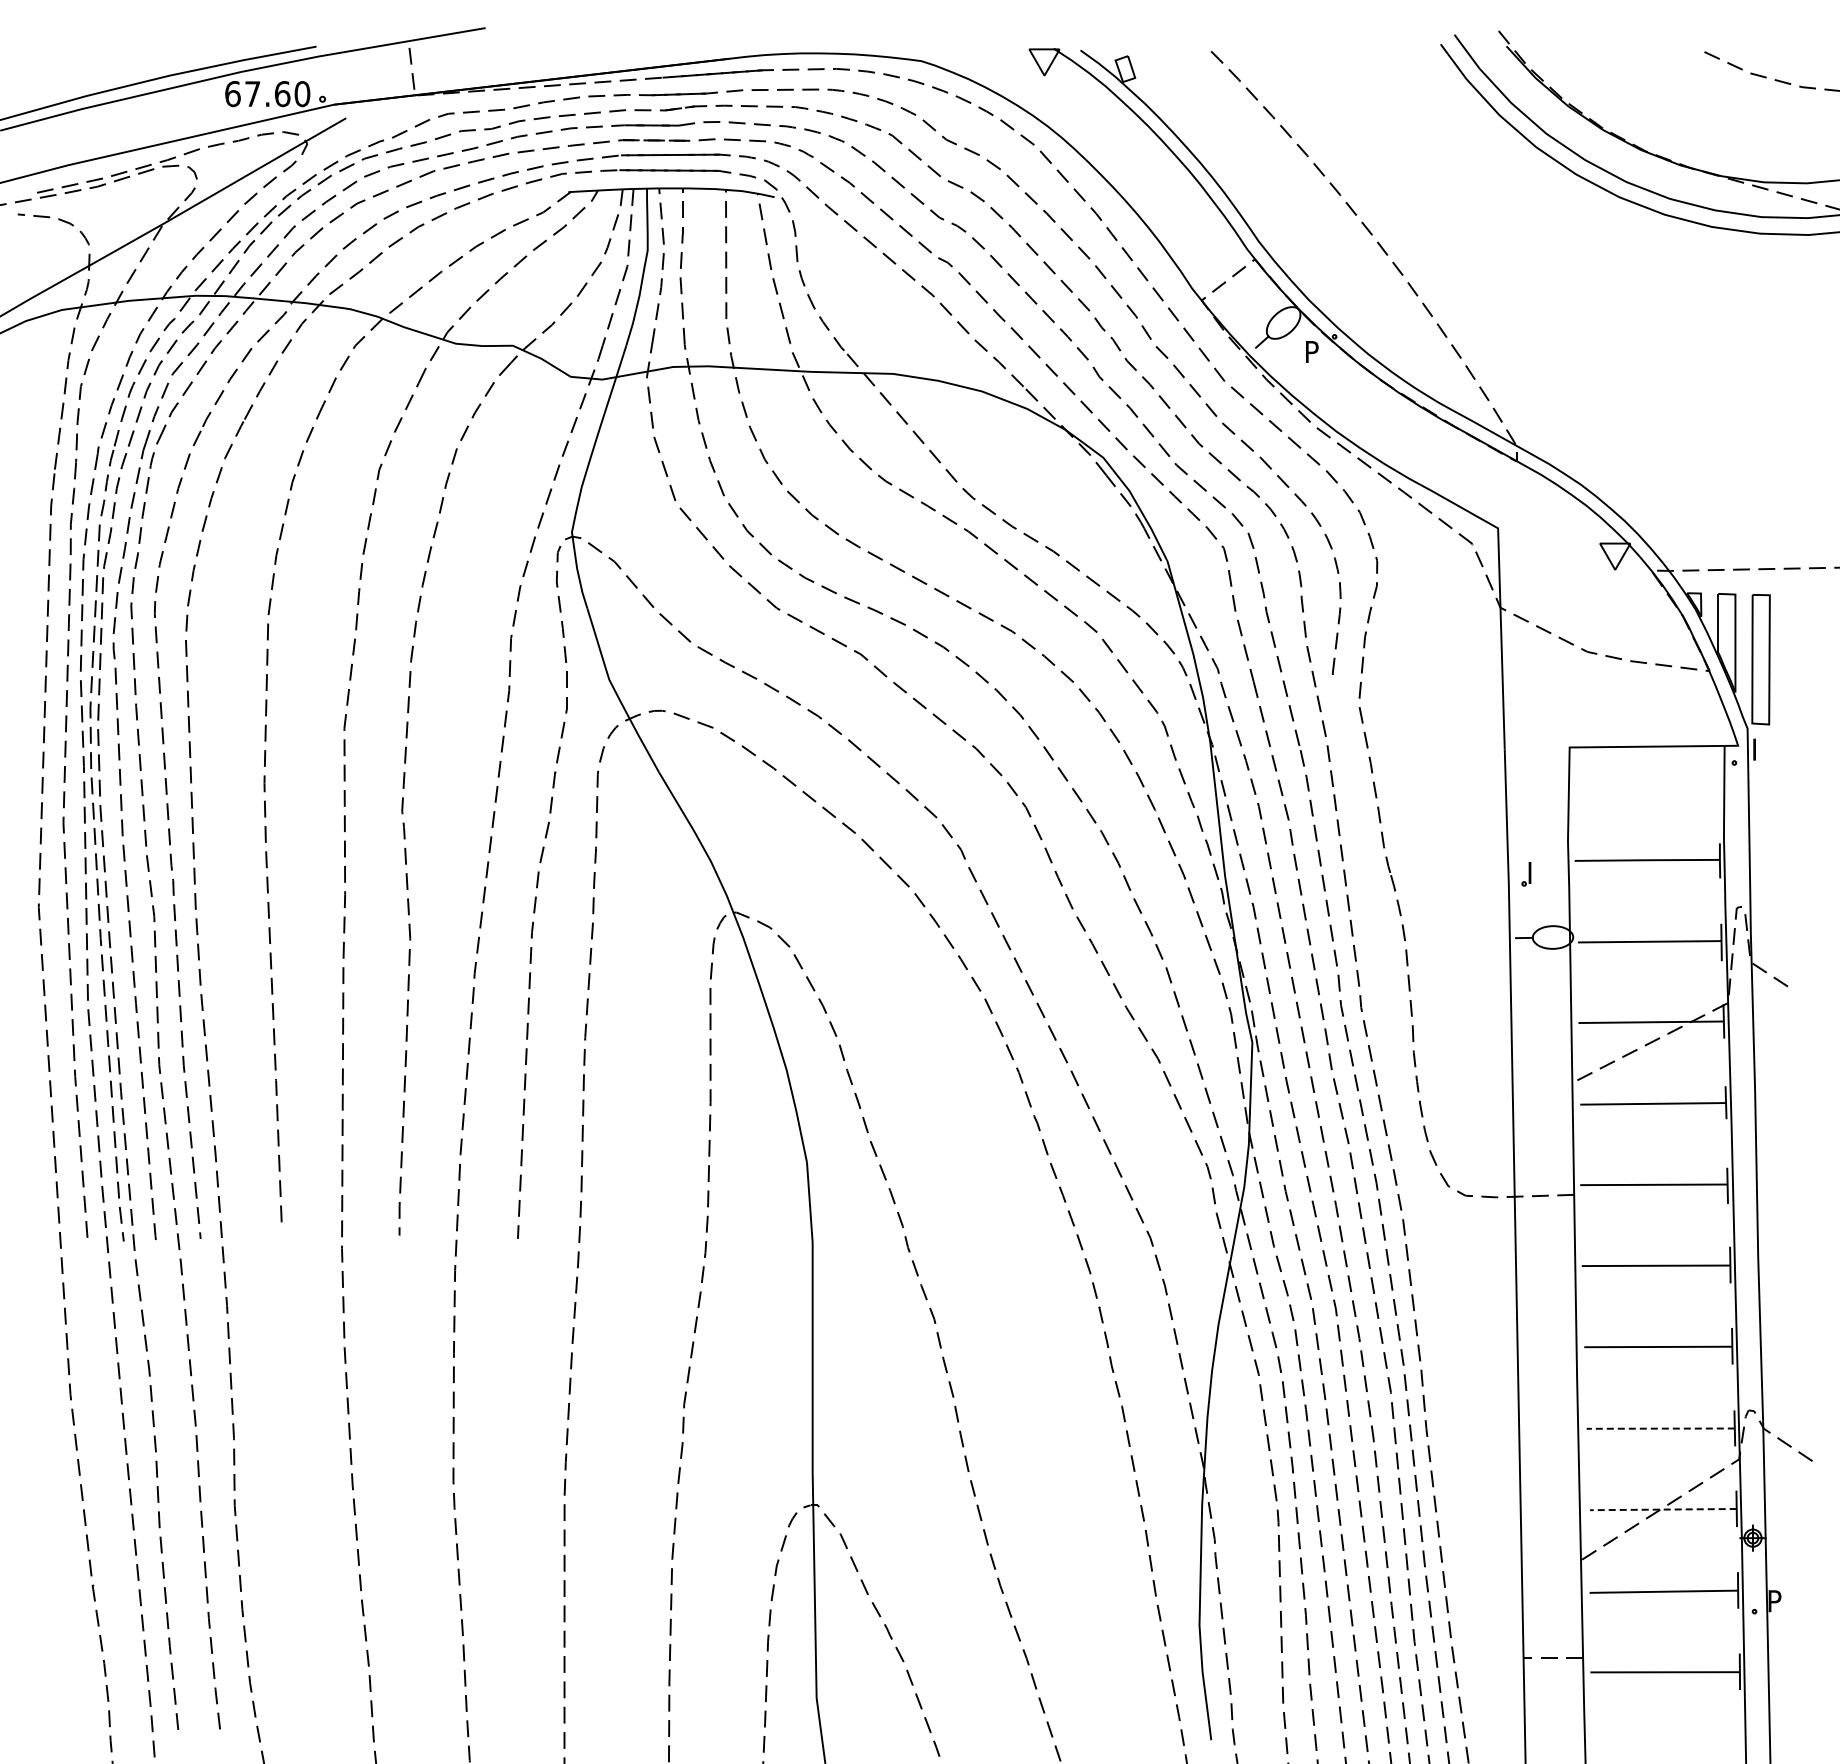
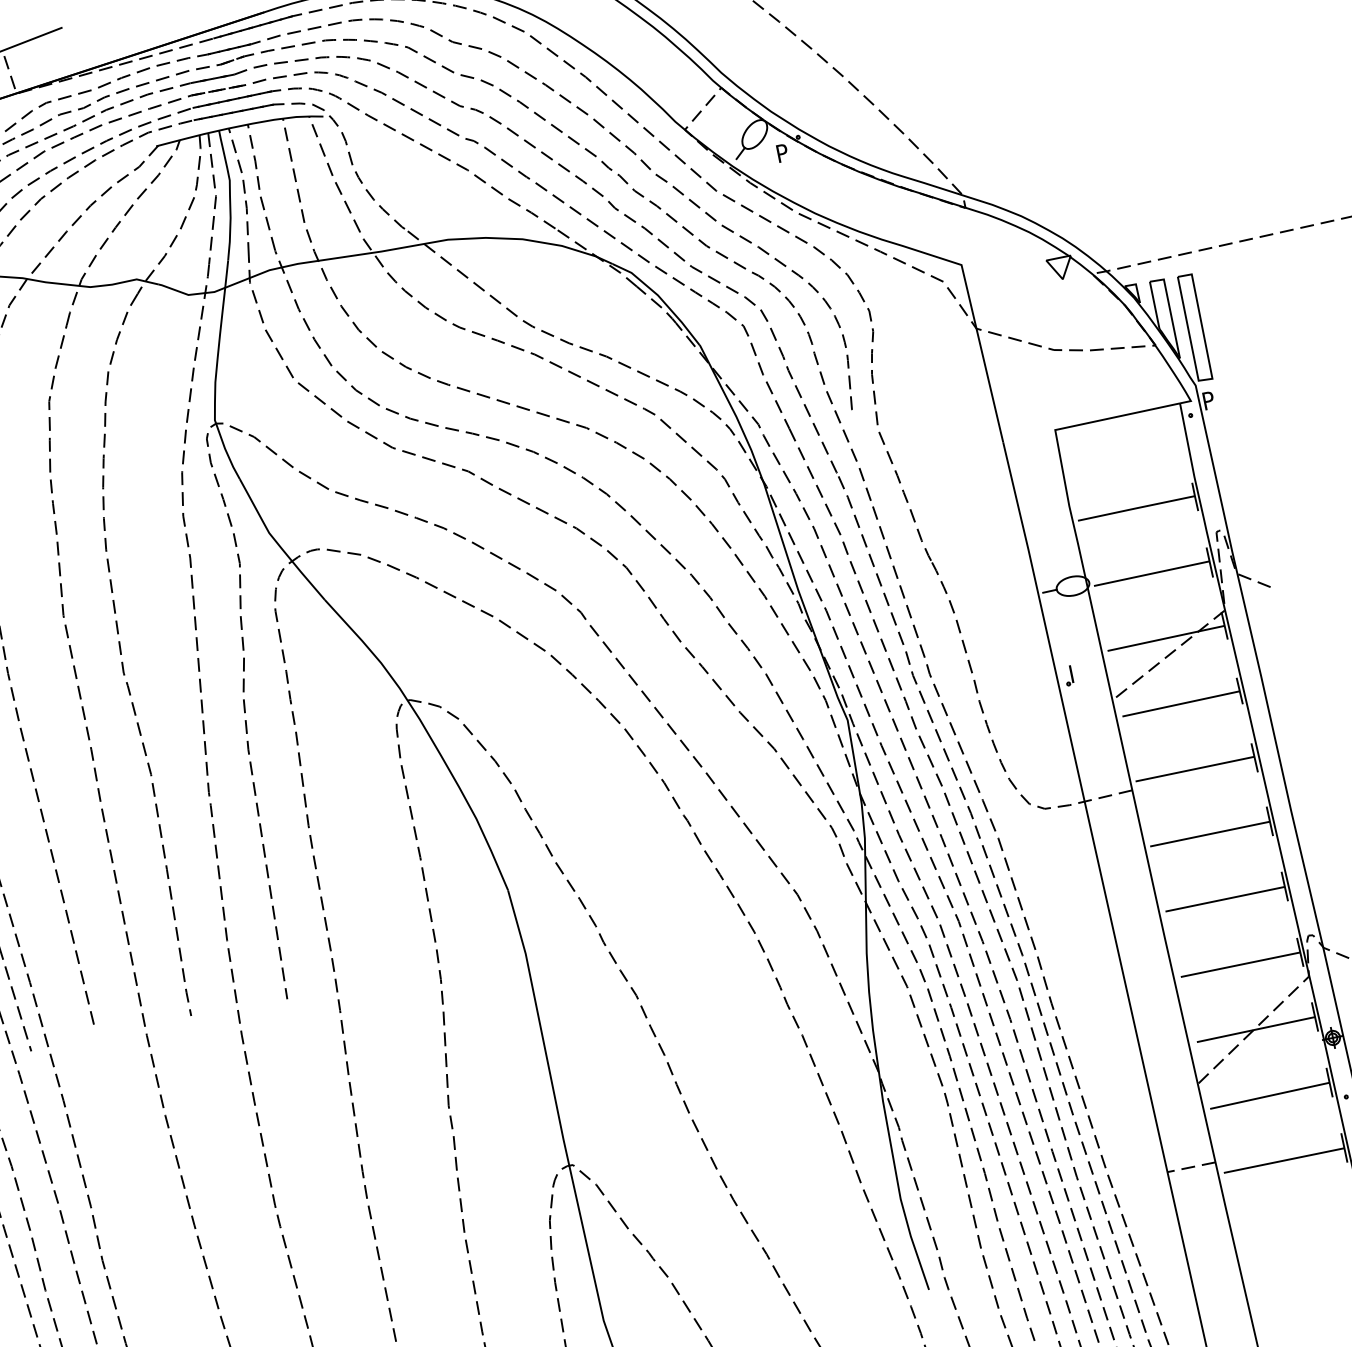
text: (1760, 744) -> (1208, 396), I -> P
part: (1526, 874) -> (1069, 676), moved
line: (1660, 1428) -> (1240, 964), dashed -> solid
line: (1663, 1509) -> (1256, 1029), dashed -> solid

